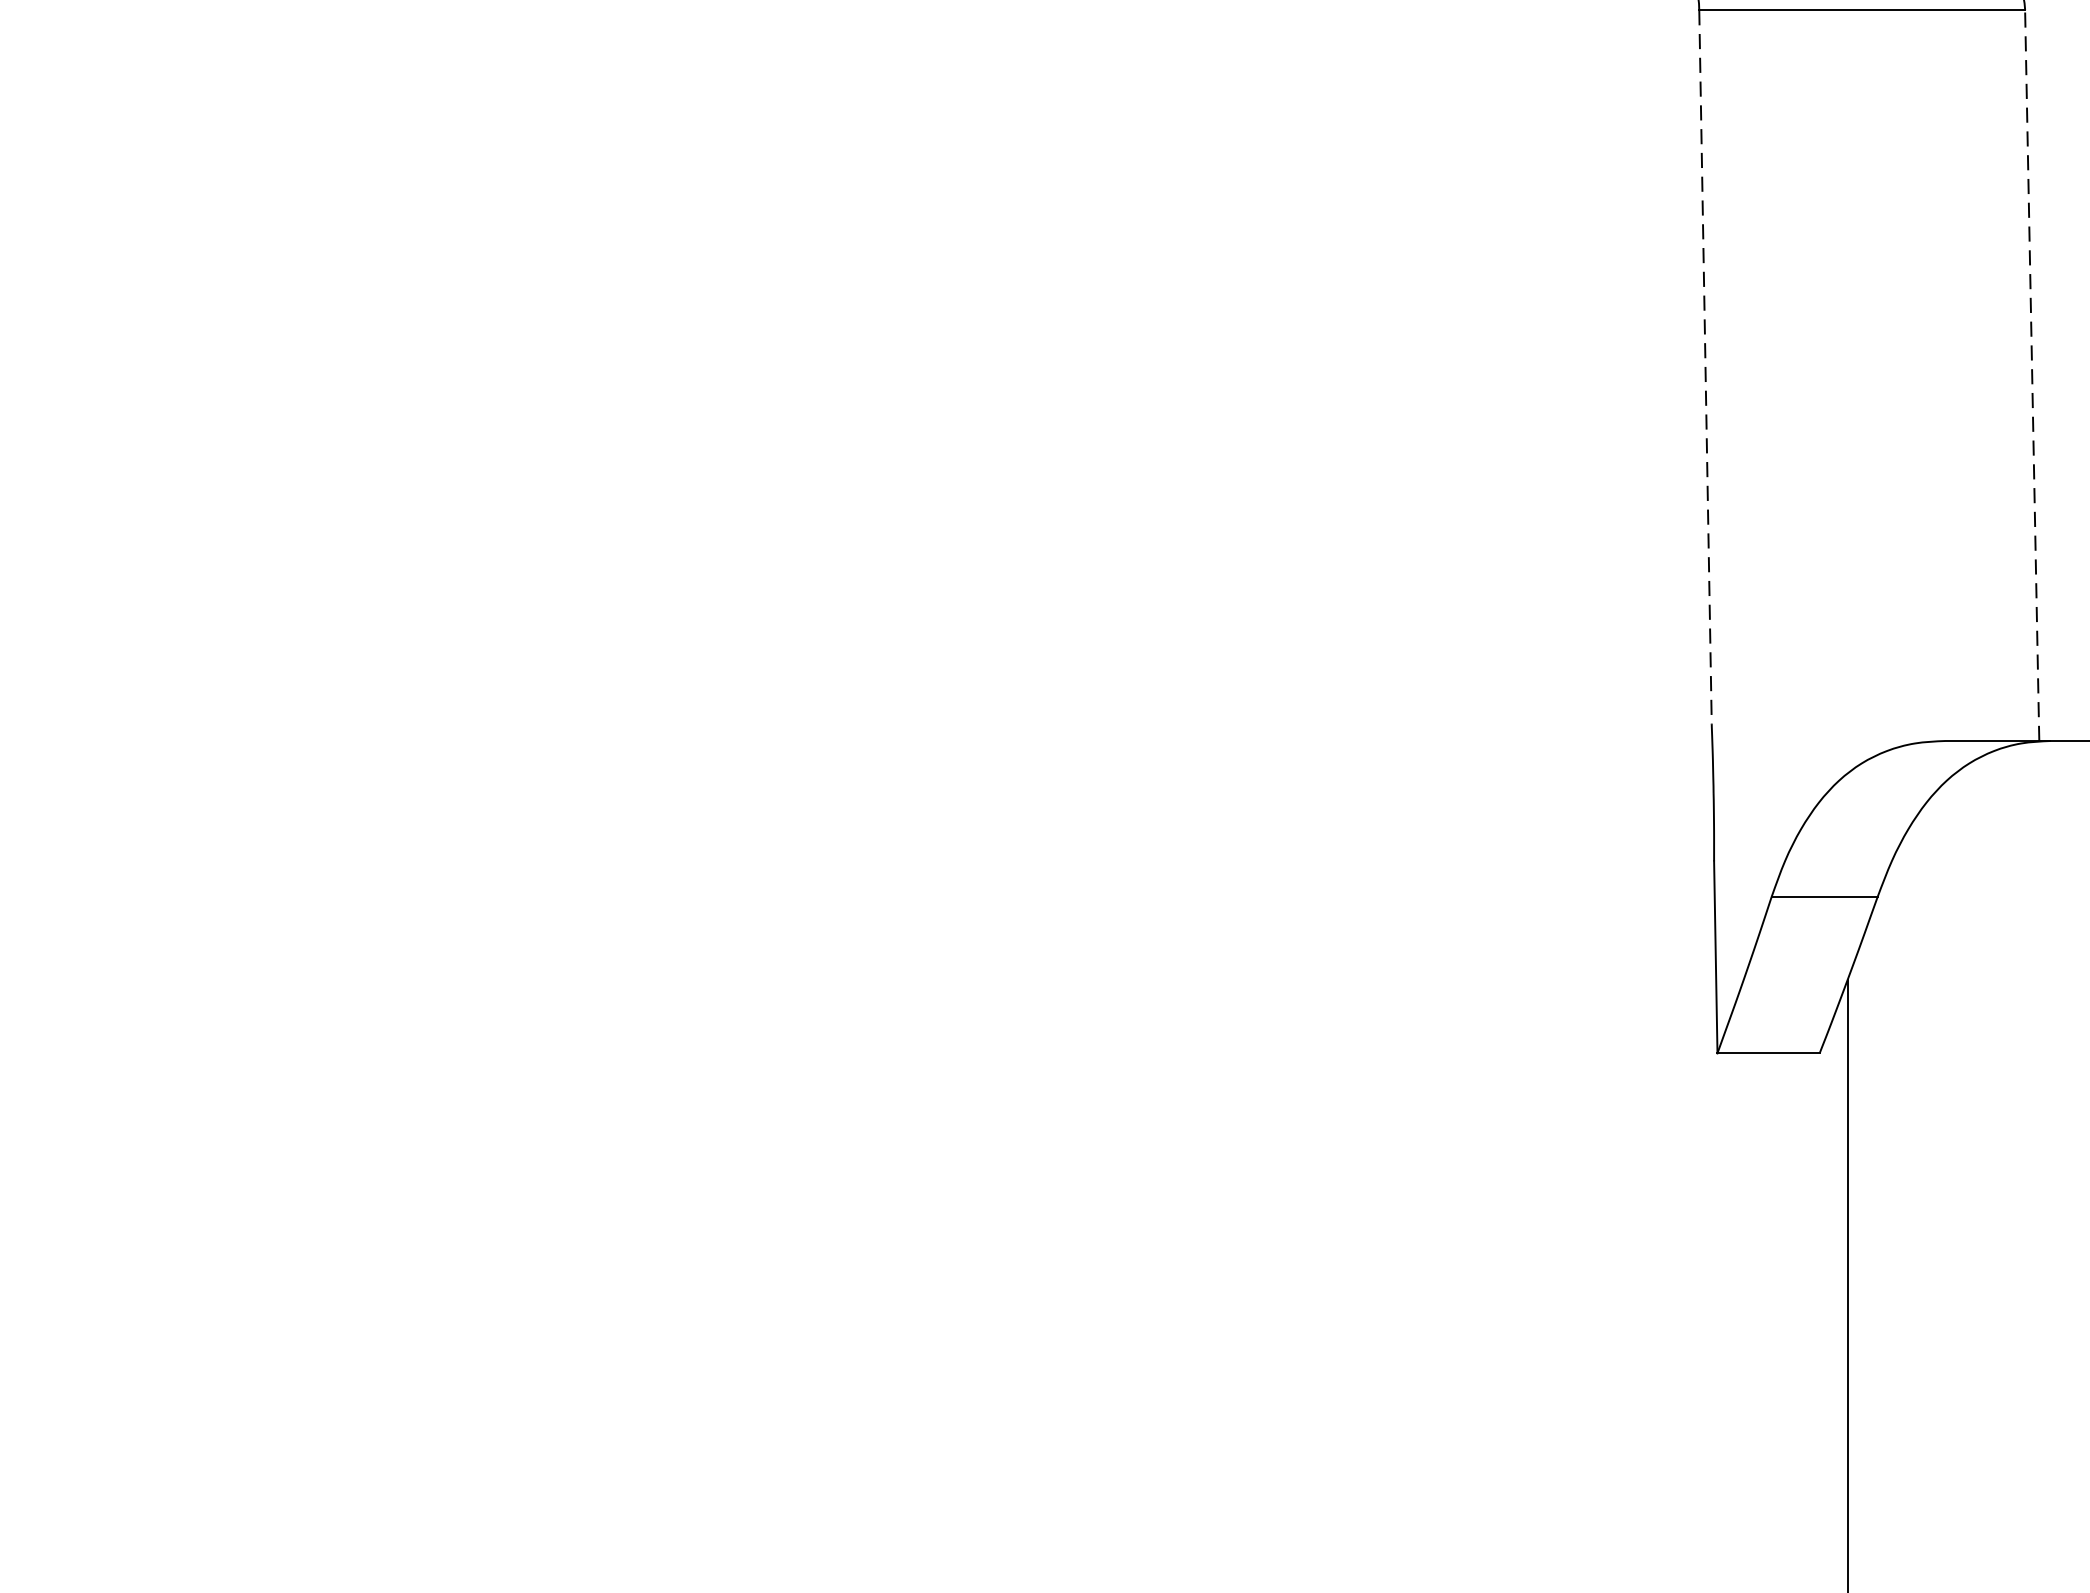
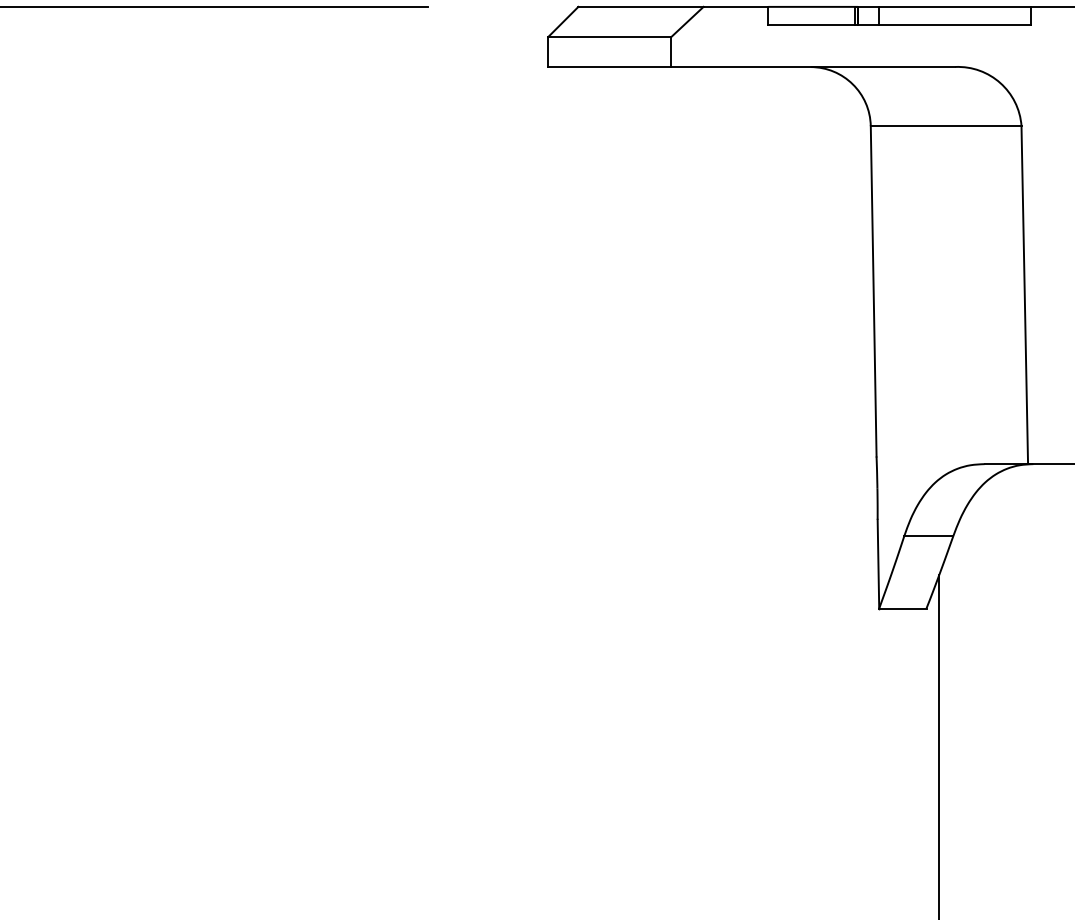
line: (1705, 367) -> (873, 291), dashed -> solid
line: (2031, 376) -> (1024, 295), dashed -> solid

